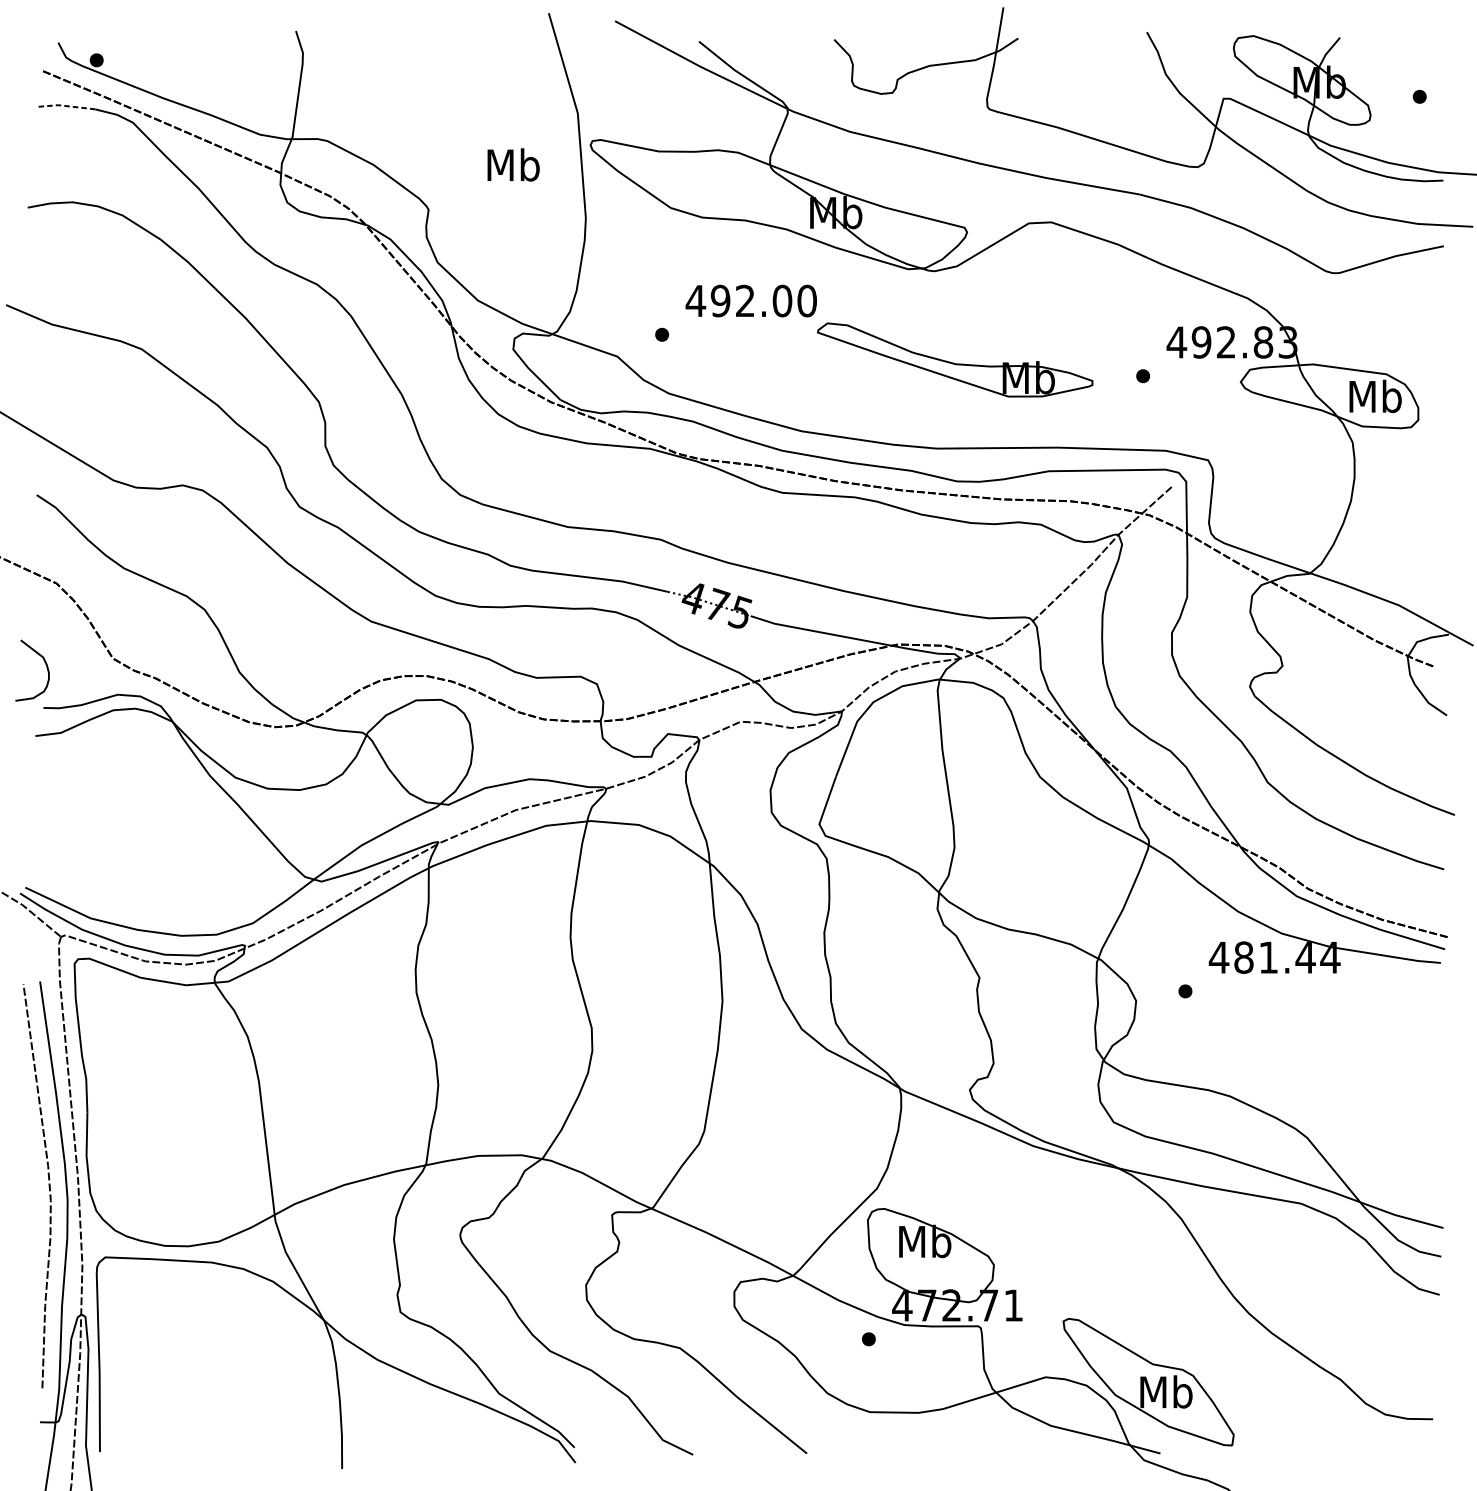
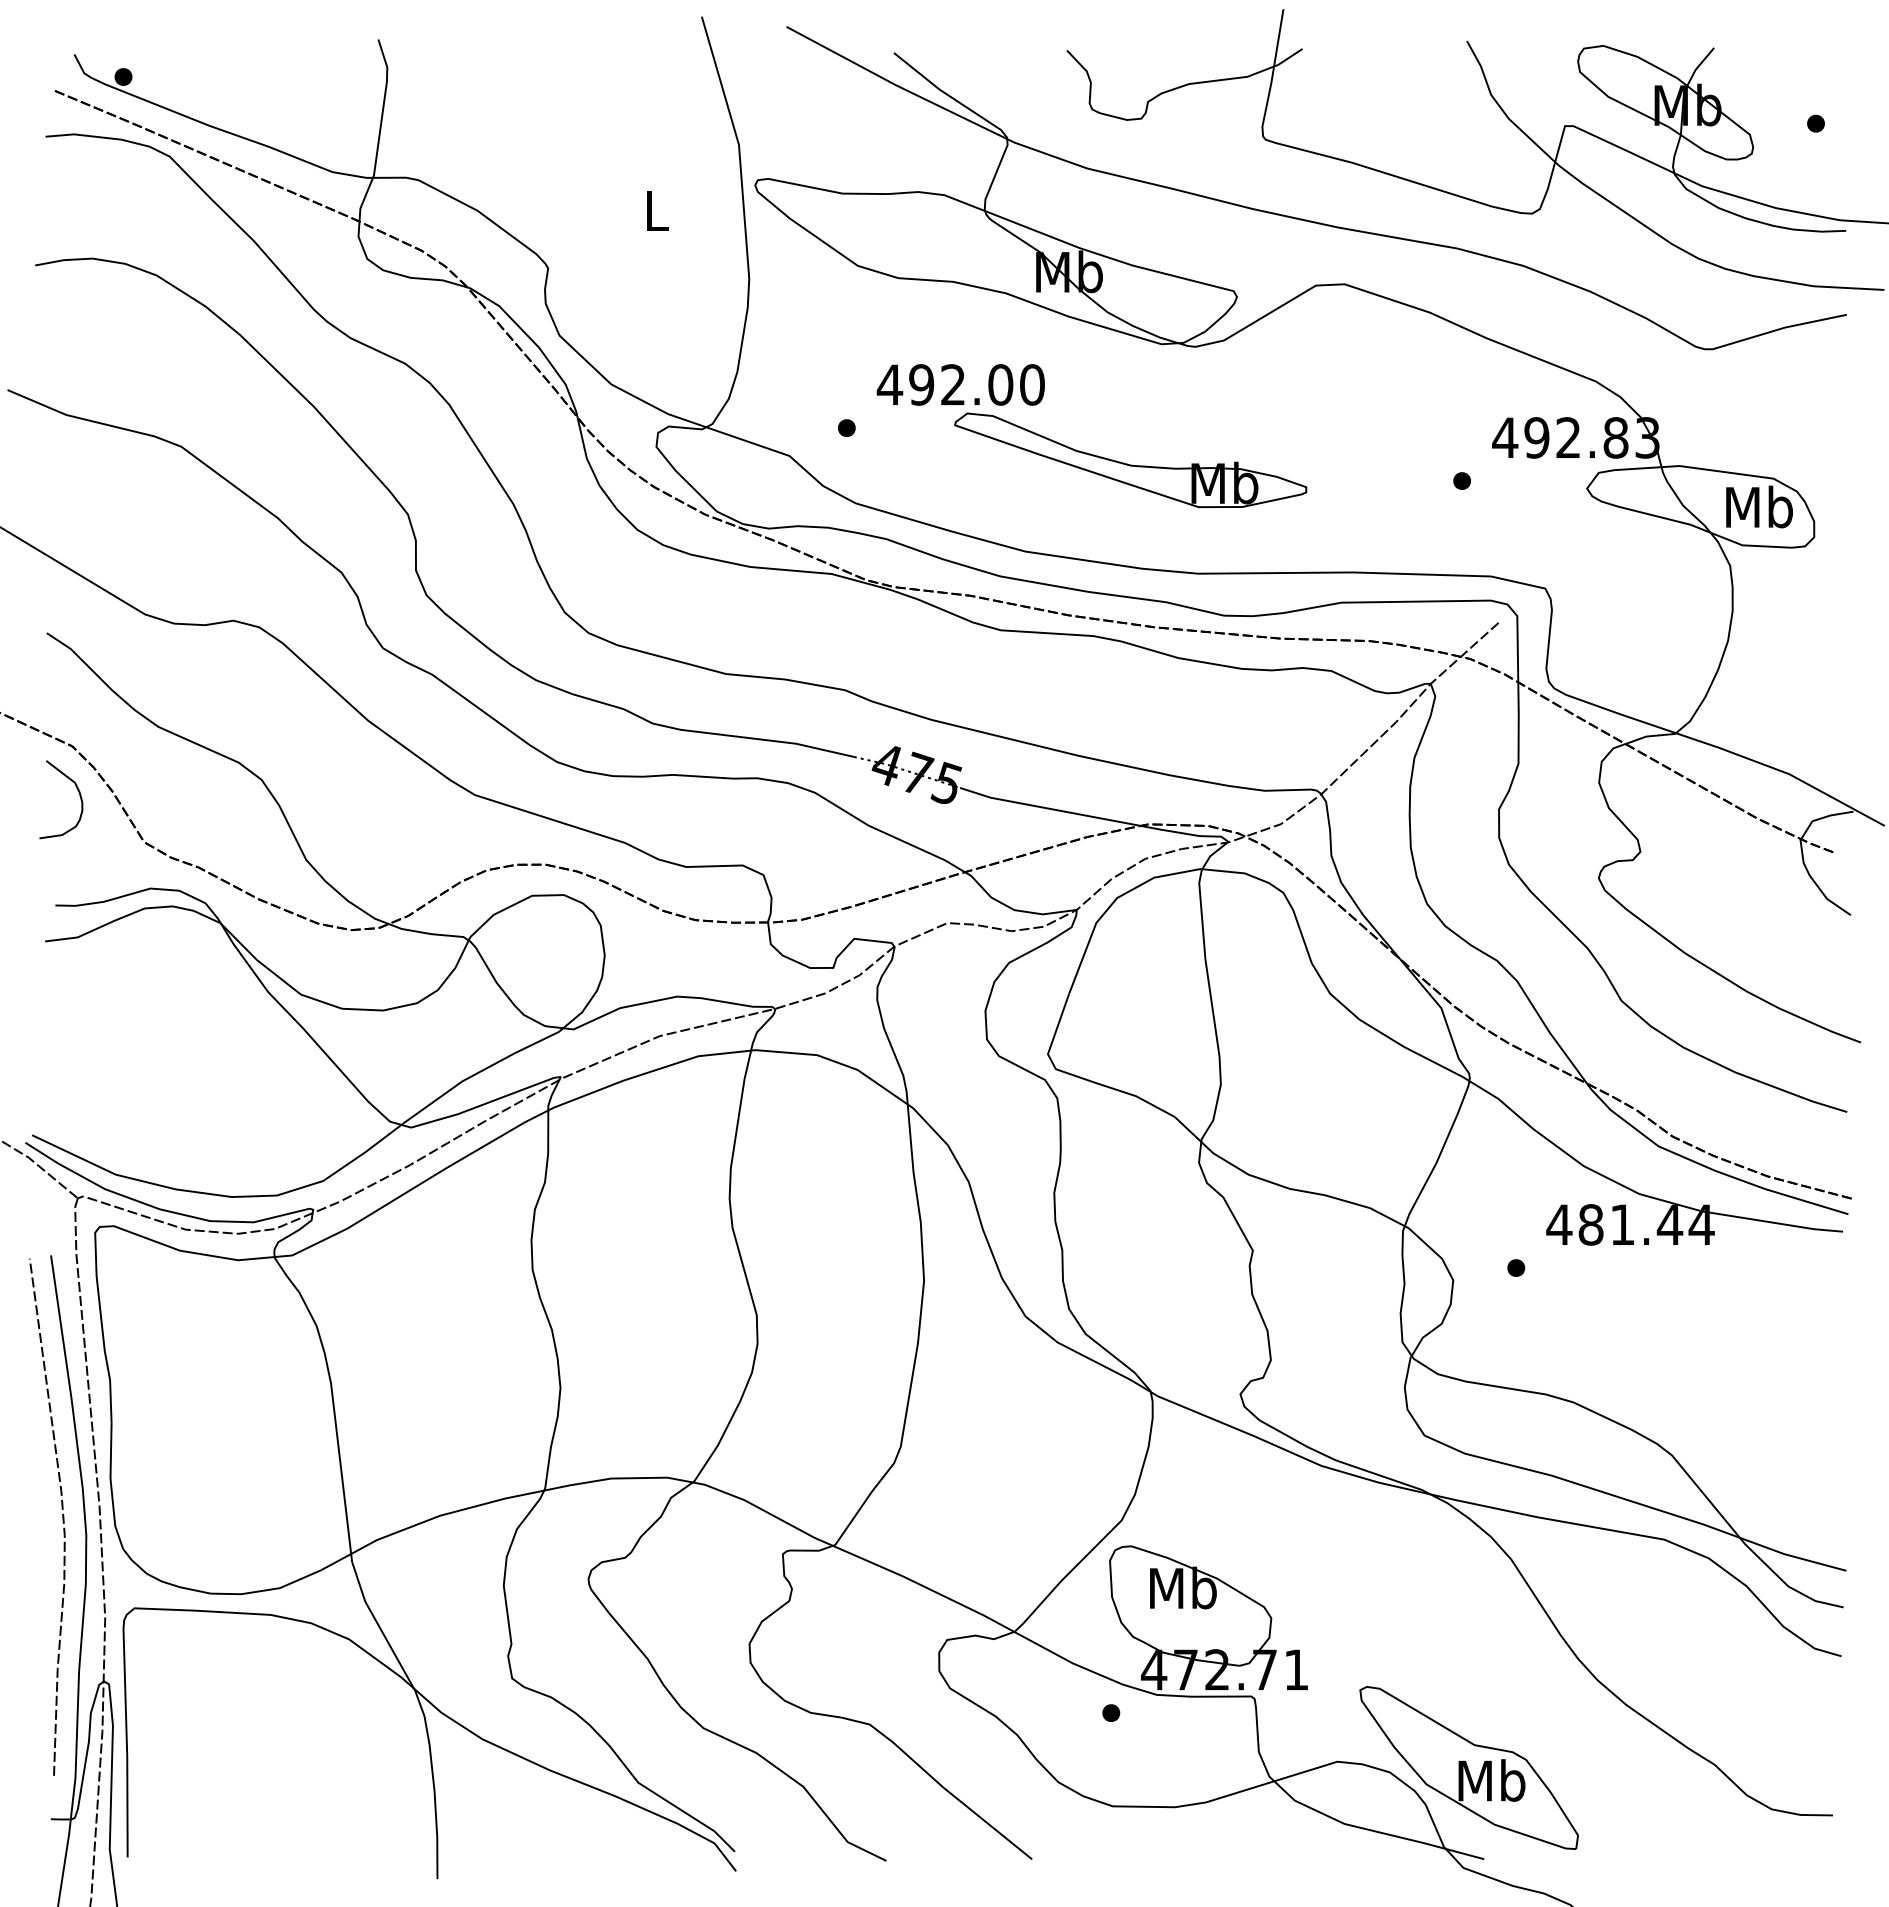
line: (65, 106) -> (83, 135), dashed -> solid
text: (513, 164) -> (656, 210), Mb -> L
part: (955, 360) -> (1130, 460), moved
curve: (46, 668) -> (79, 796), moved

